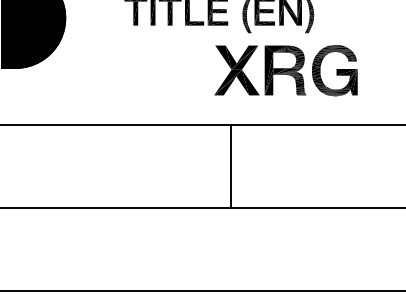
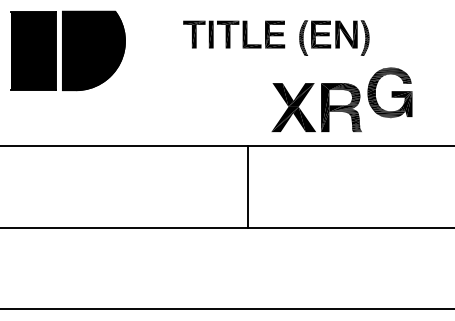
part: (260, 70) -> (316, 107), moved
line: (231, 165) -> (248, 186), moved

